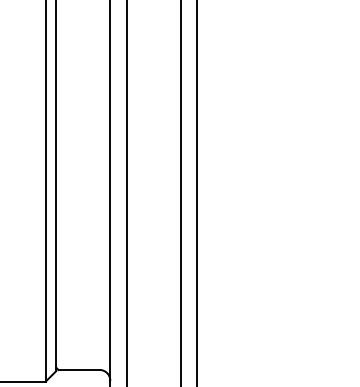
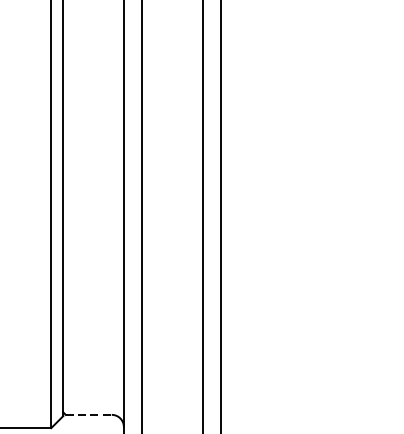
line: (79, 369) -> (89, 414), solid -> dashed

